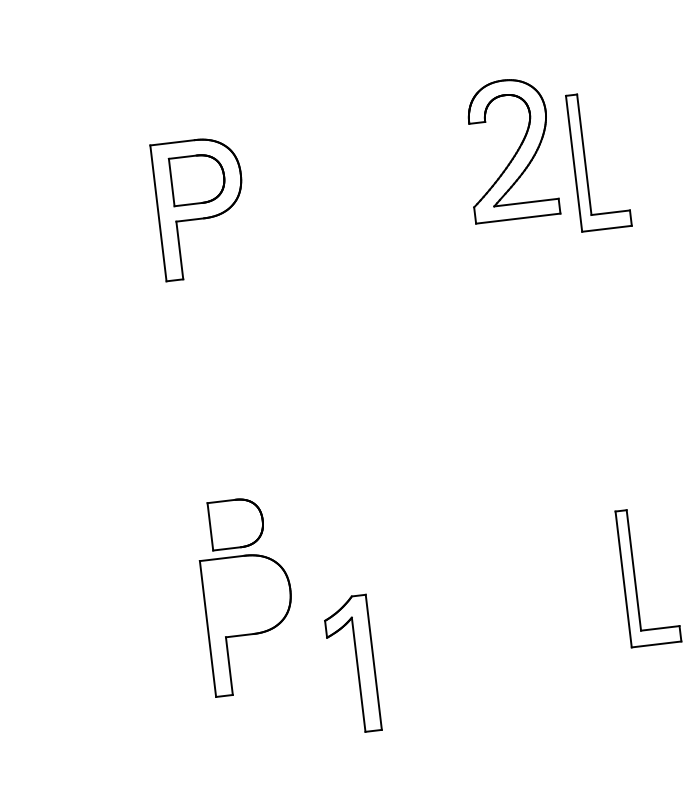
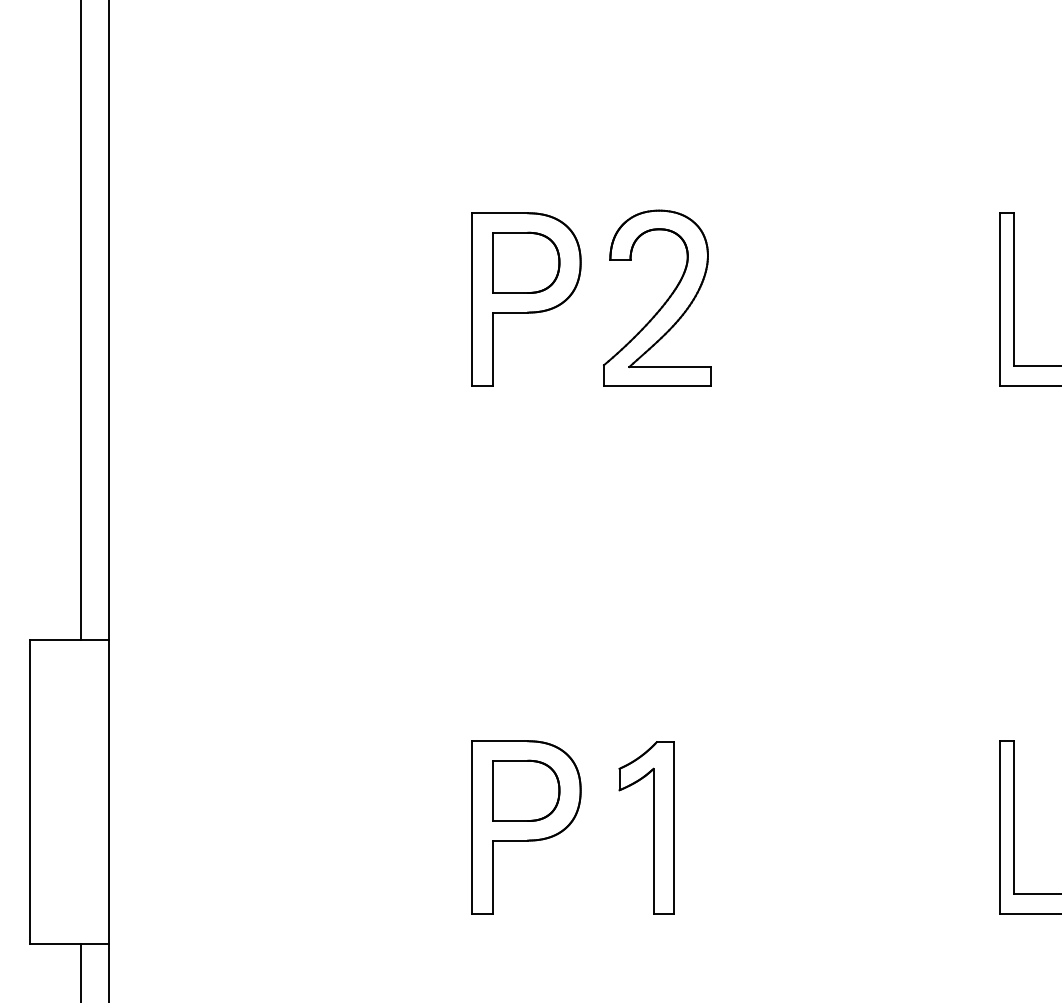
part: (515, 153) -> (663, 303), moved
part: (236, 523) -> (526, 790), moved
part: (357, 663) -> (653, 827), moved

